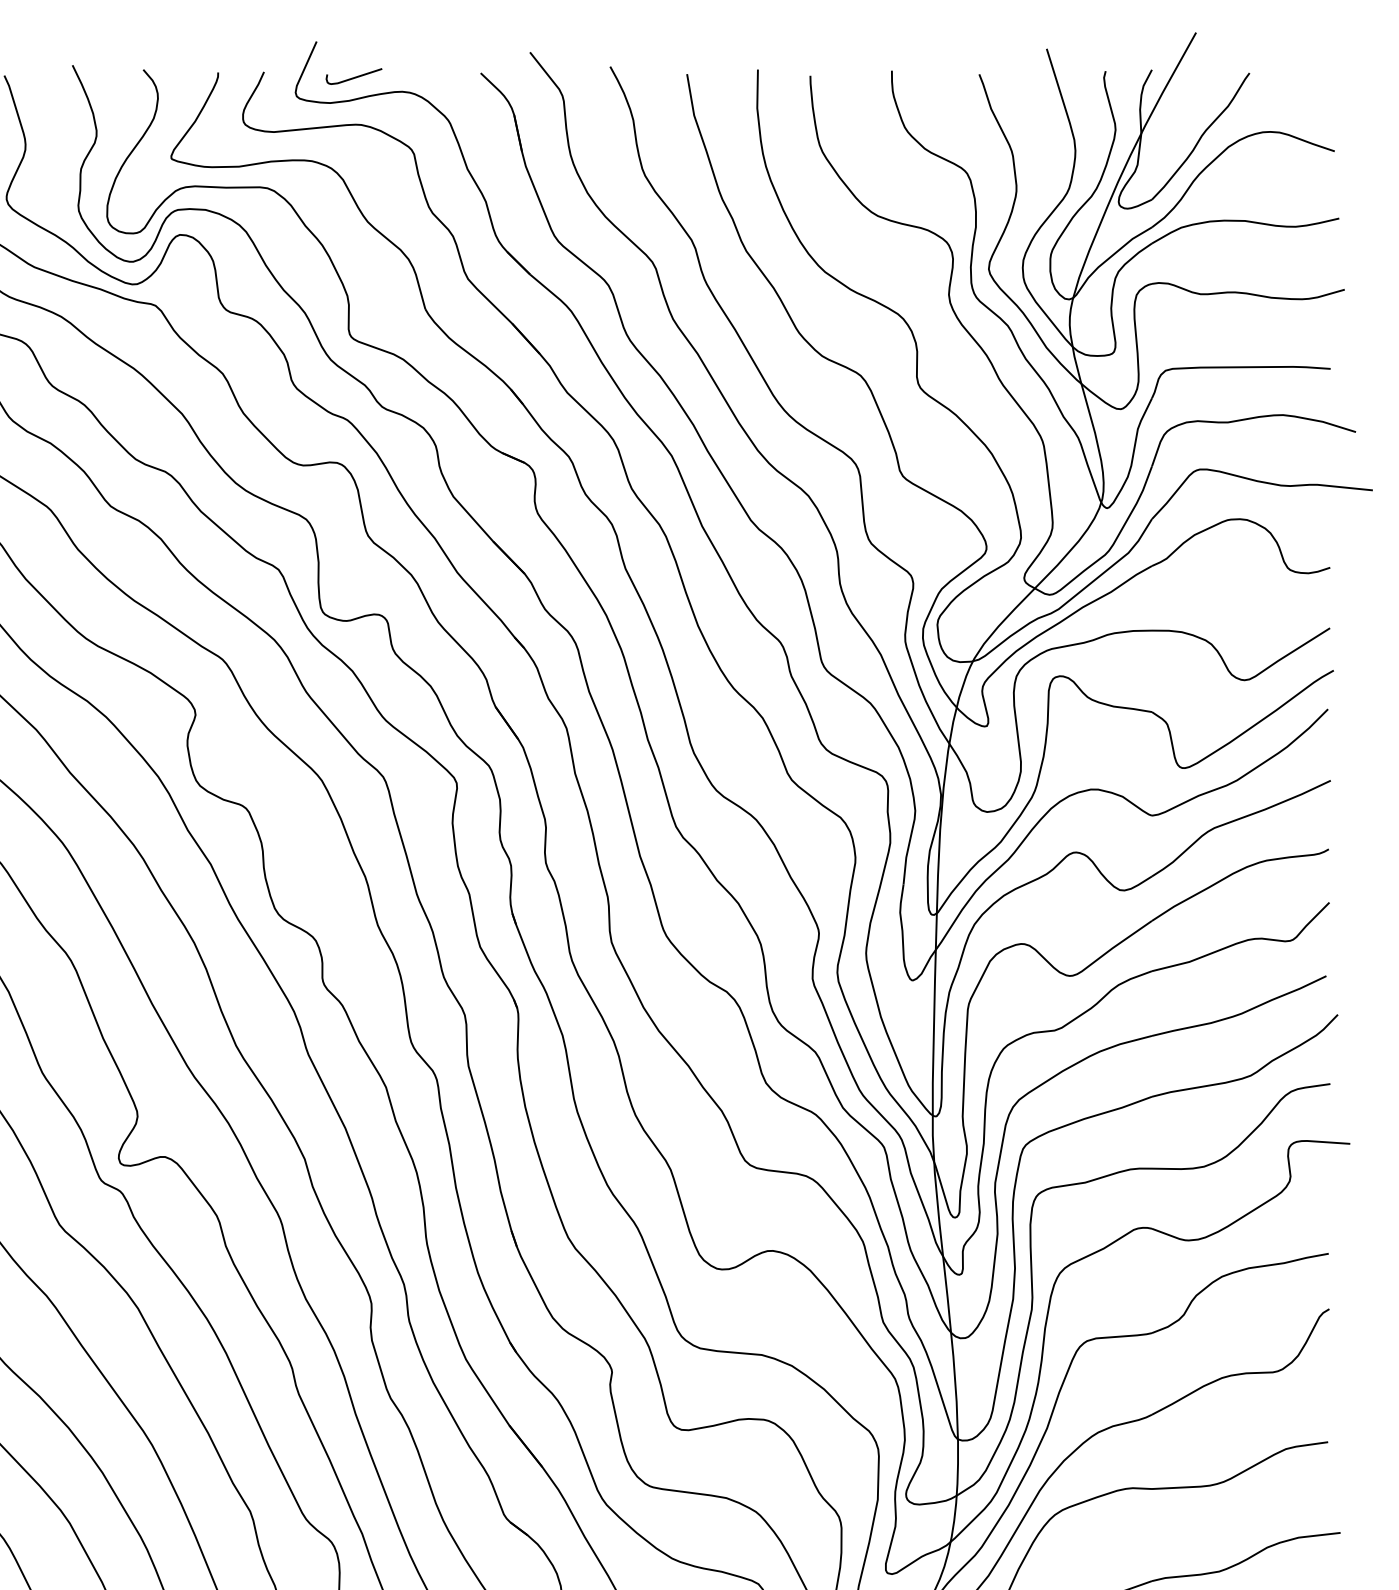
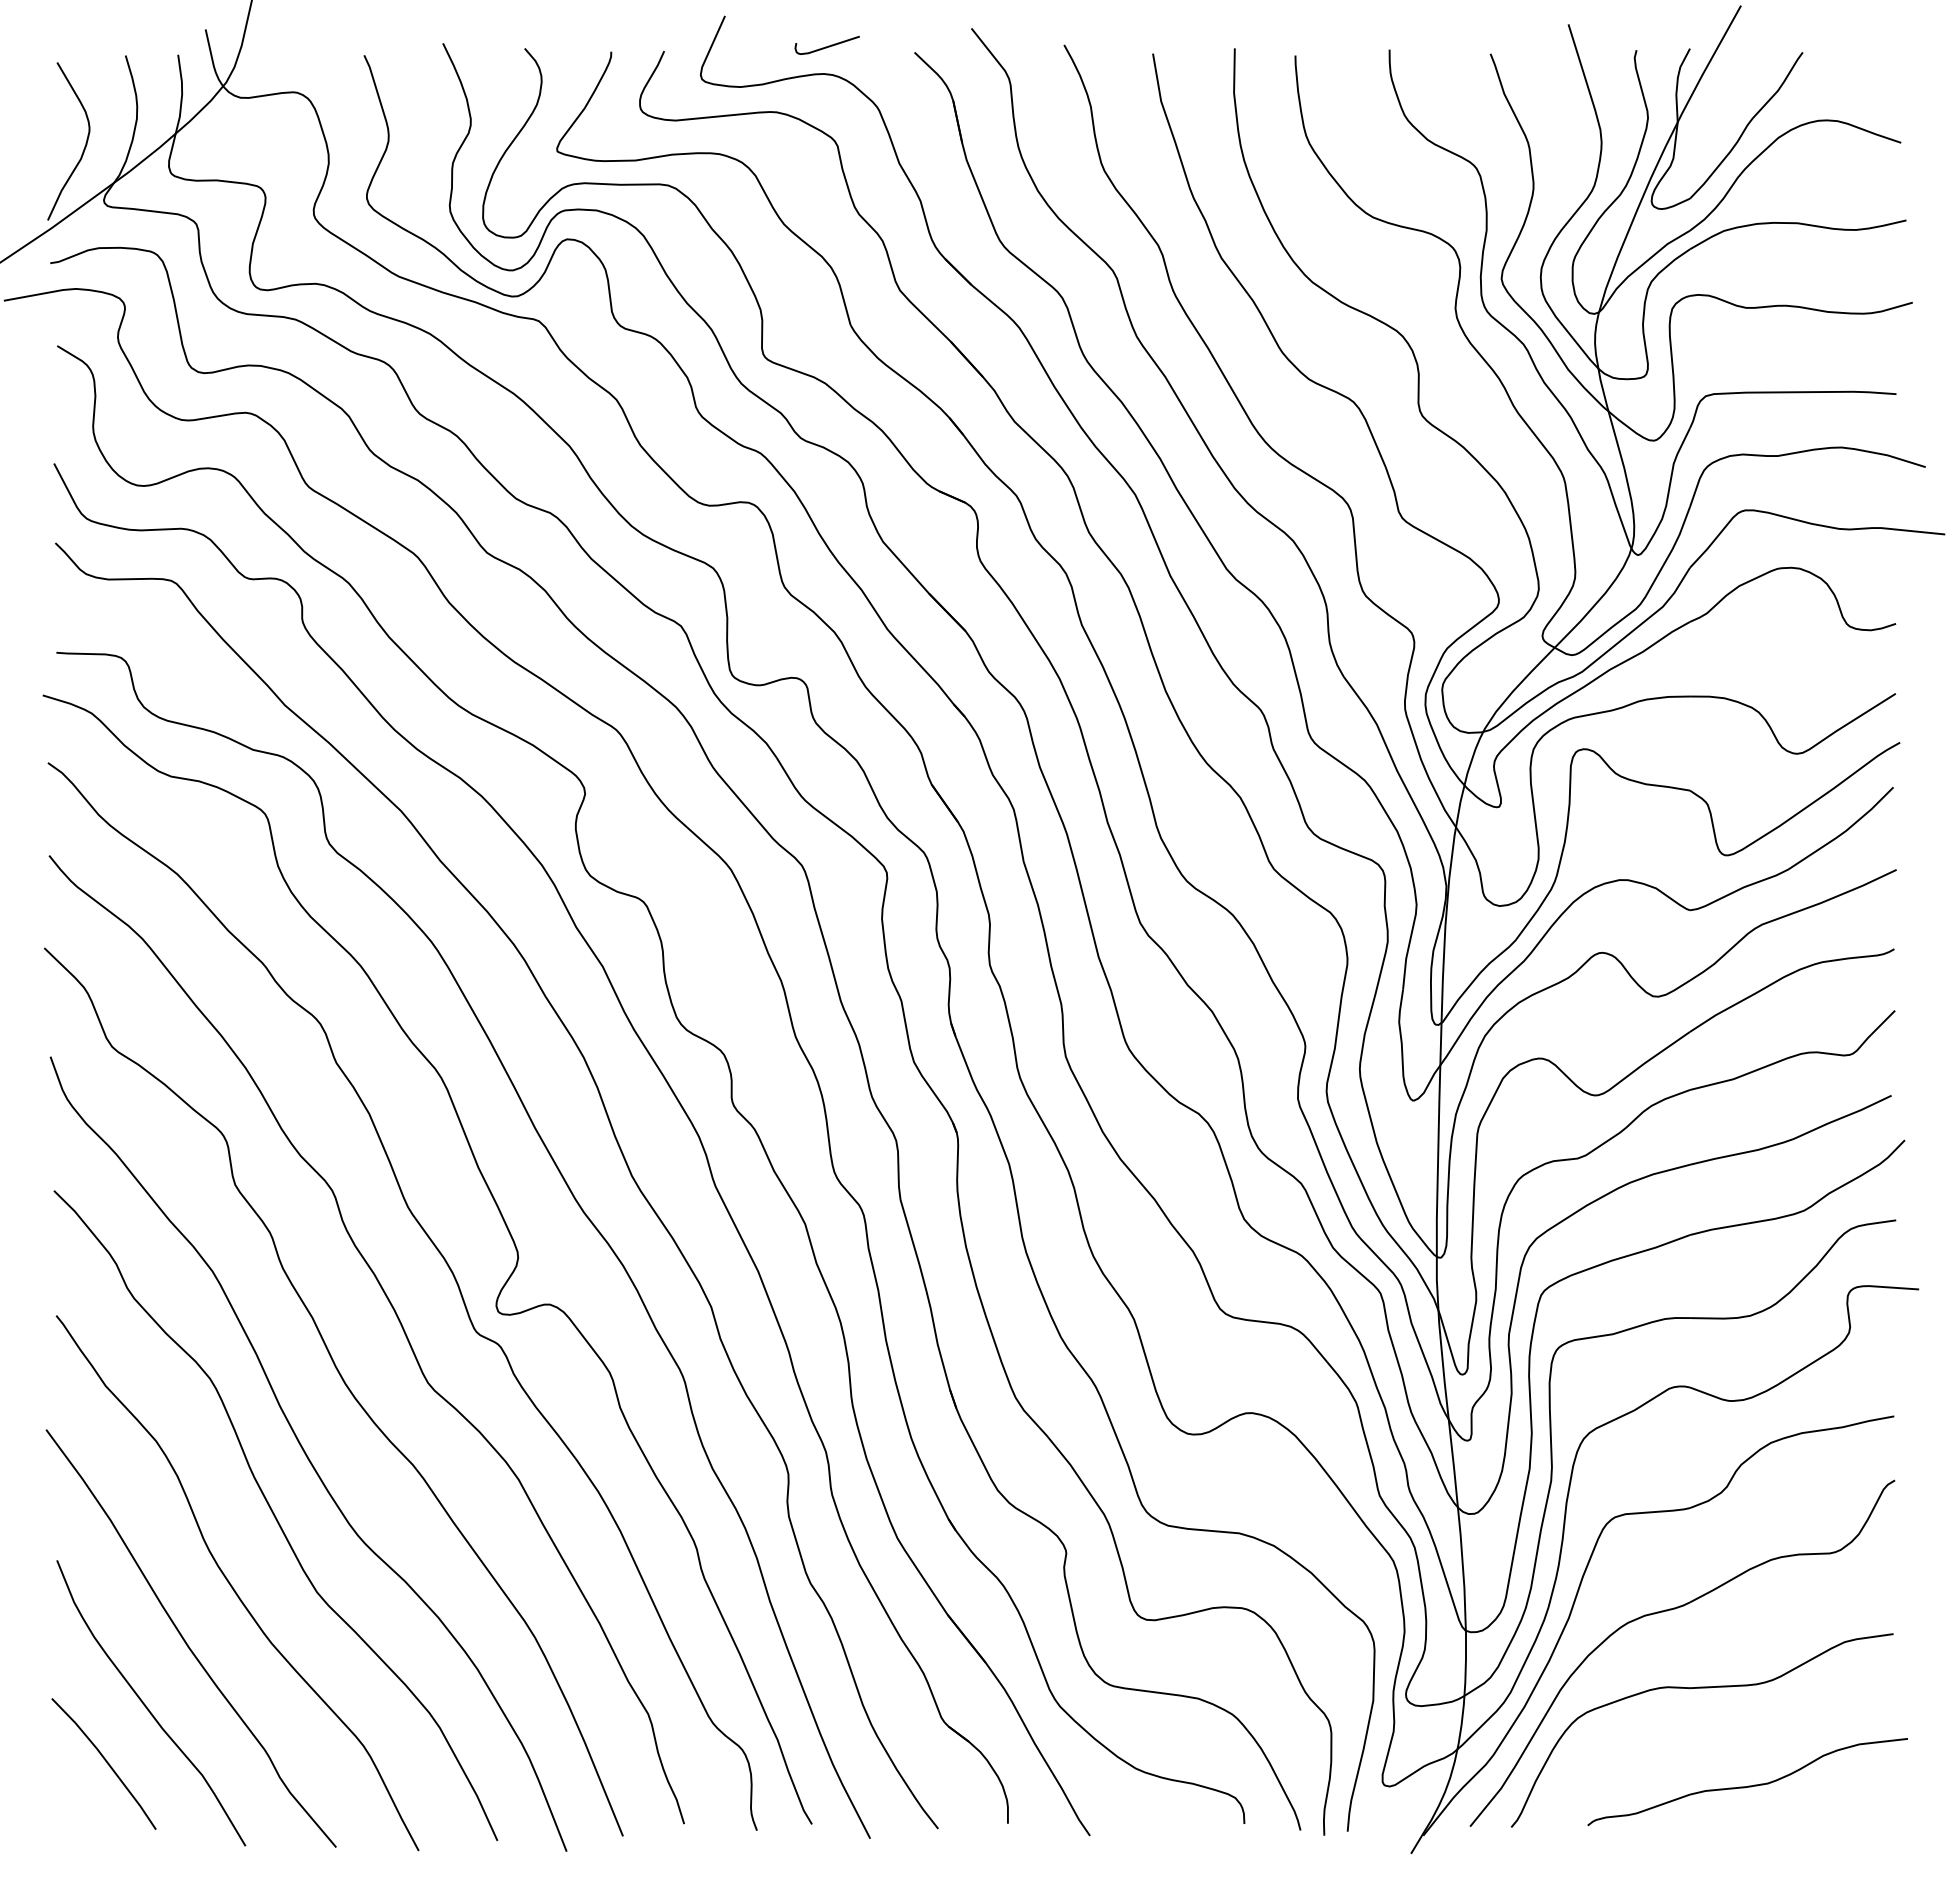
curve: (353, 77) -> (826, 46), moved

